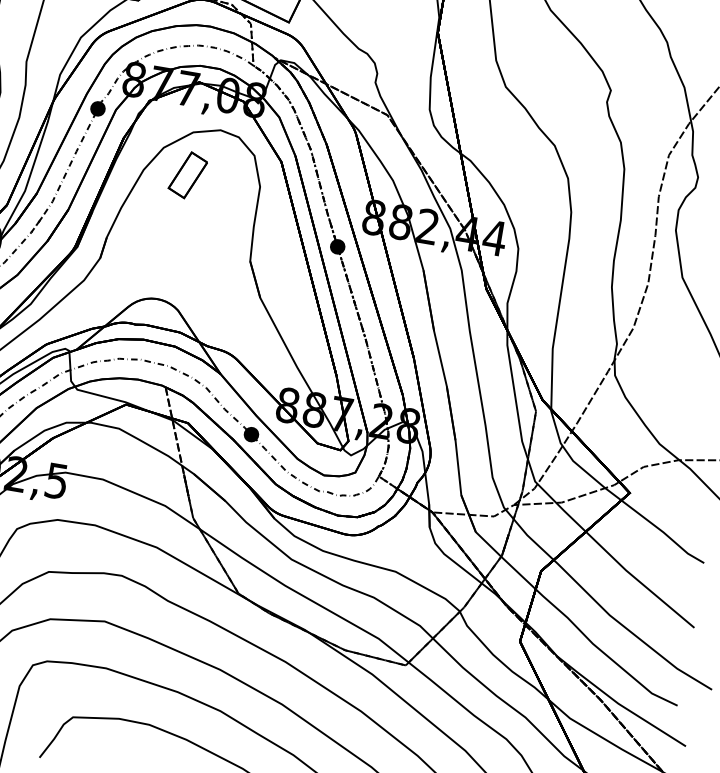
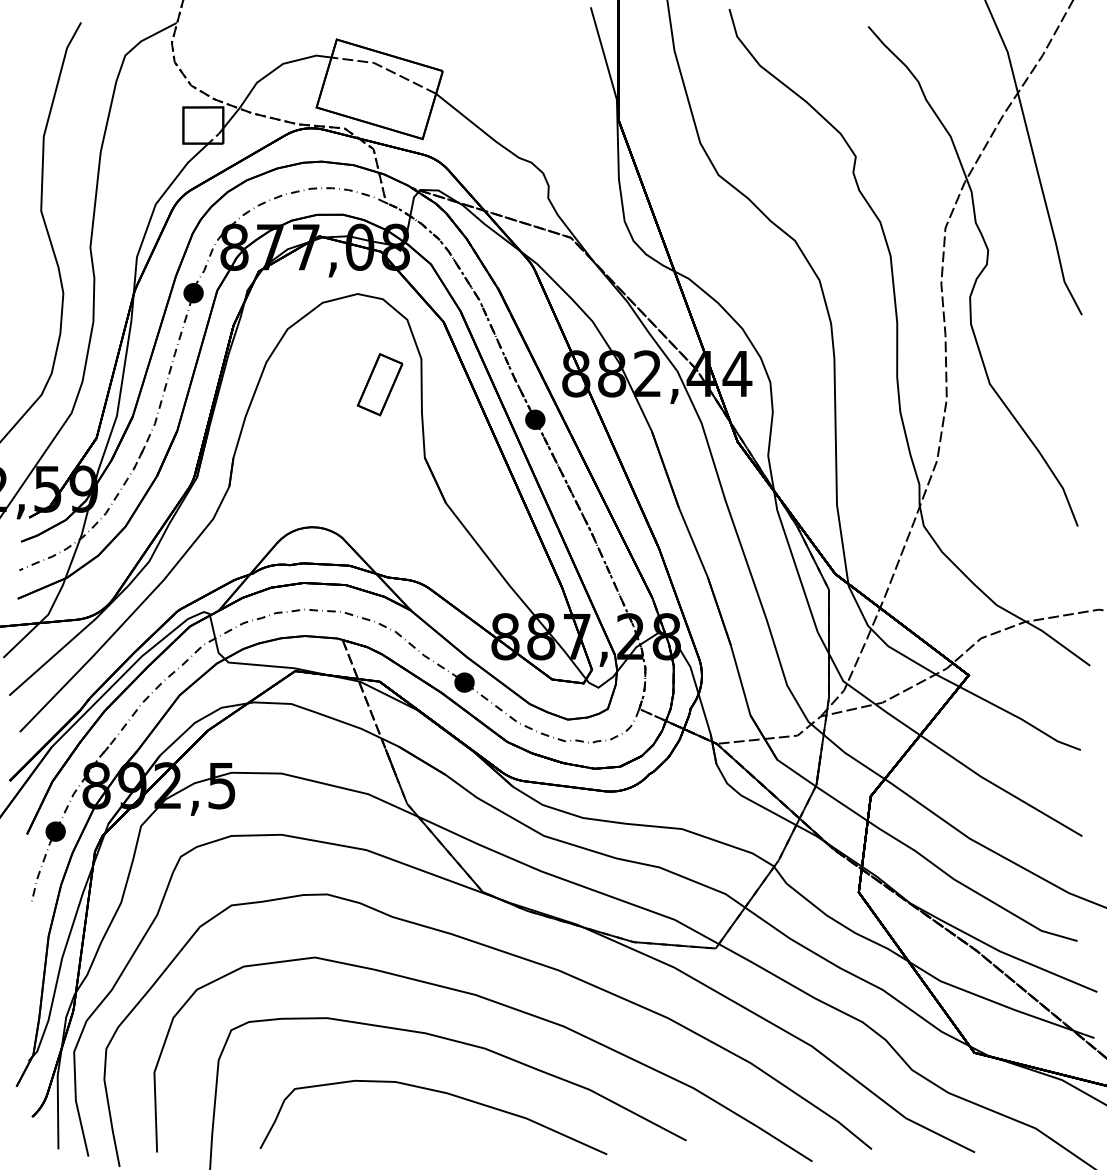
part: (187, 175) -> (379, 384), moved

